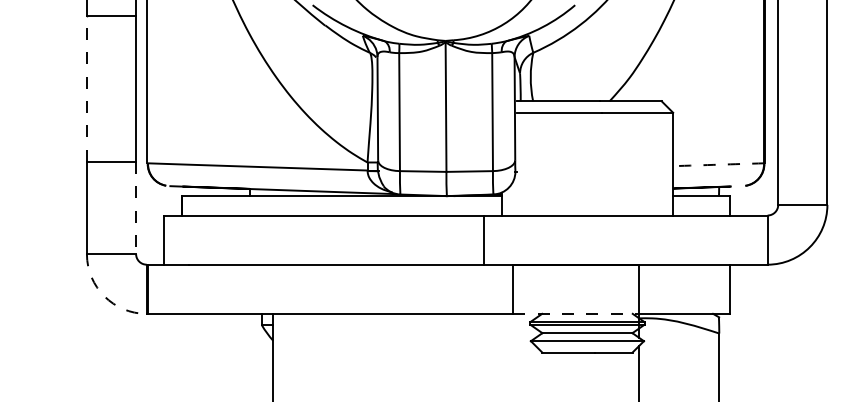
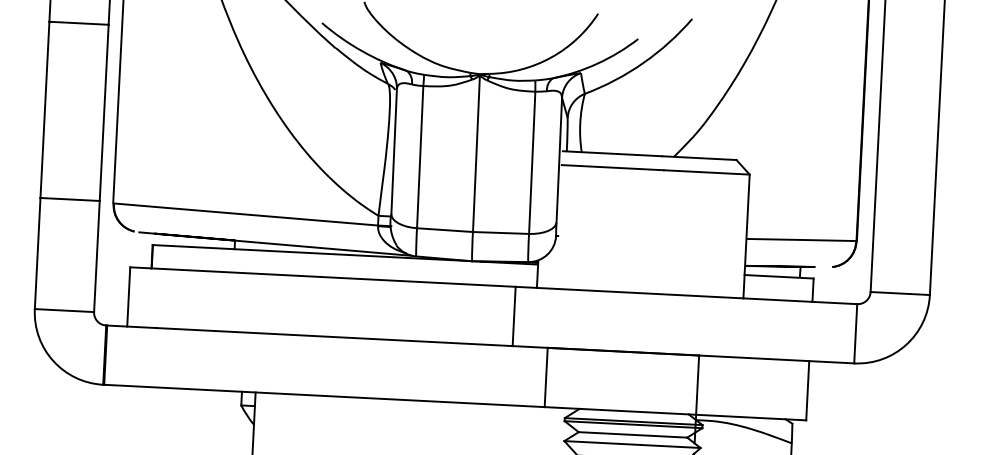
line: (86, 88) -> (44, 109), dashed -> solid
arc: (718, 164) -> (801, 239), dashed -> solid
line: (136, 208) -> (97, 257), dashed -> solid
arc: (104, 296) -> (53, 361), dashed -> solid
line: (576, 313) -> (621, 410), dashed -> solid

